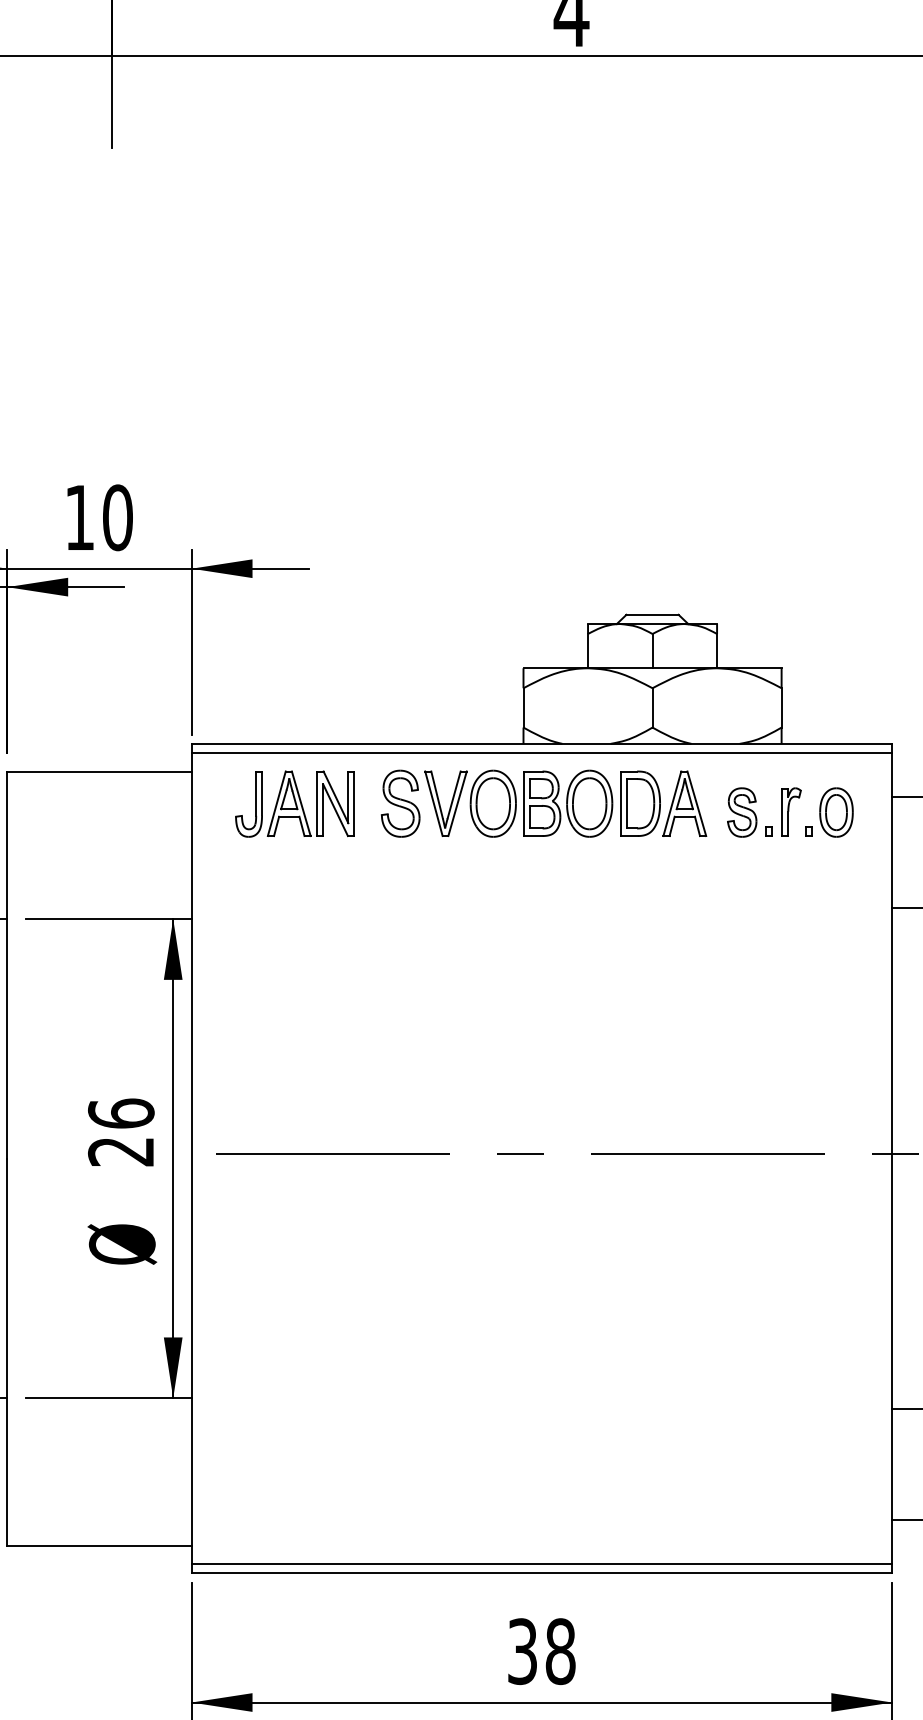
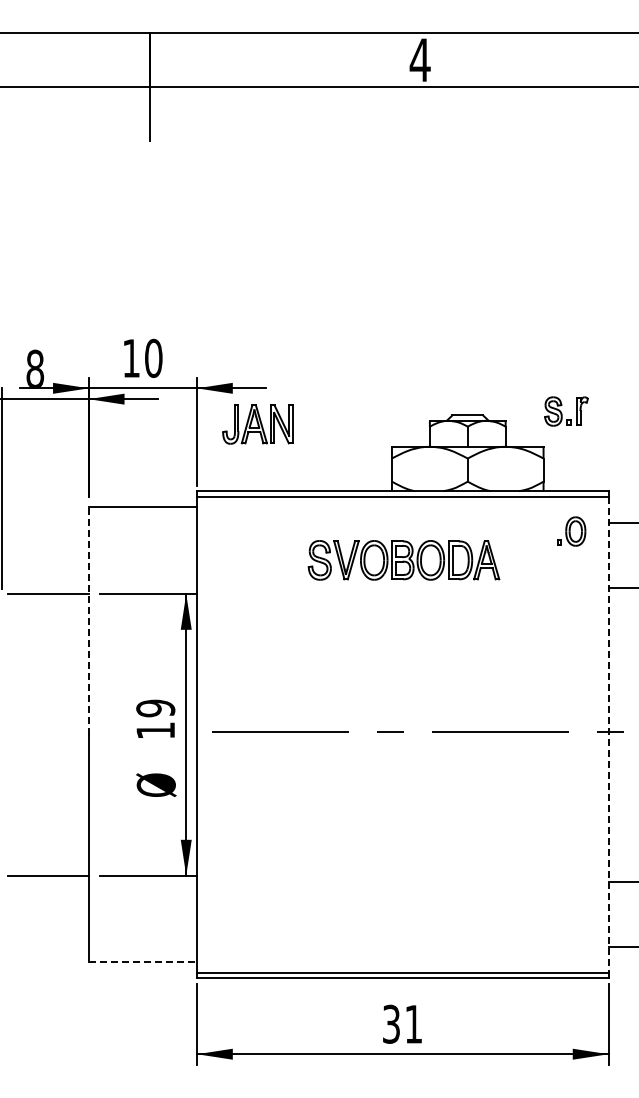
part: (294, 803) -> (257, 424), moved
part: (543, 803) -> (403, 560), moved
part: (764, 812) -> (566, 411), moved
line: (6, 965) -> (88, 621), solid -> dashed
text: (120, 1132) -> (155, 719), 26 -> 19
line: (892, 1159) -> (608, 735), solid -> dashed
line: (100, 1546) -> (143, 962), solid -> dashed
text: (560, 1650) -> (413, 1023), 38 -> 31

